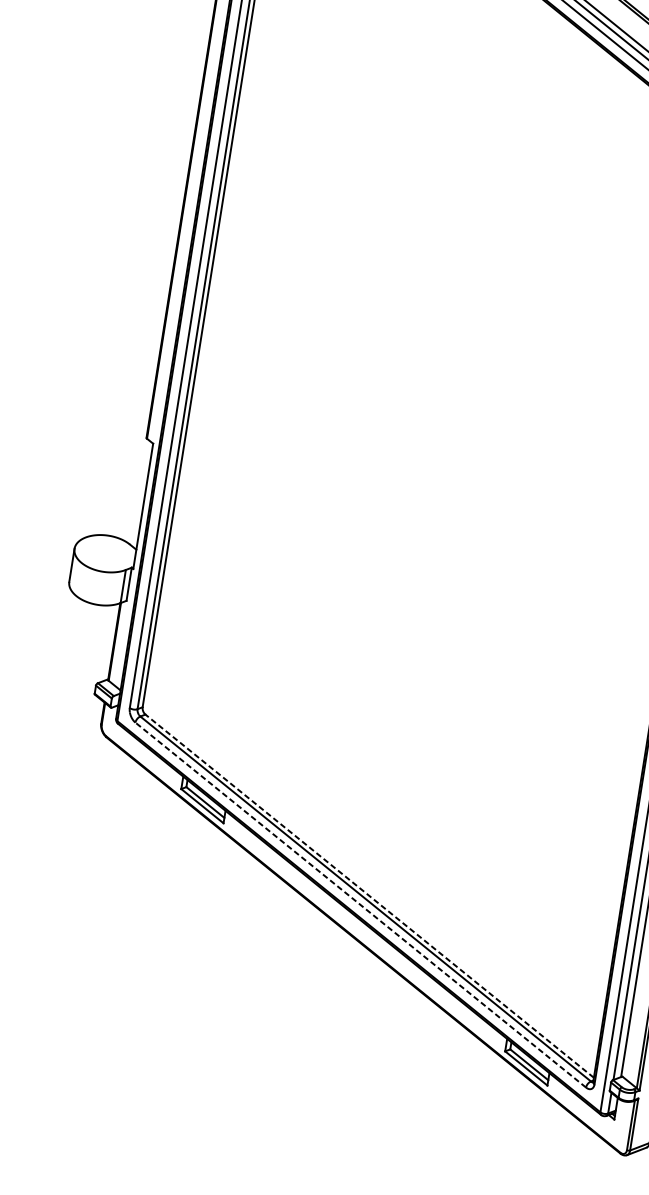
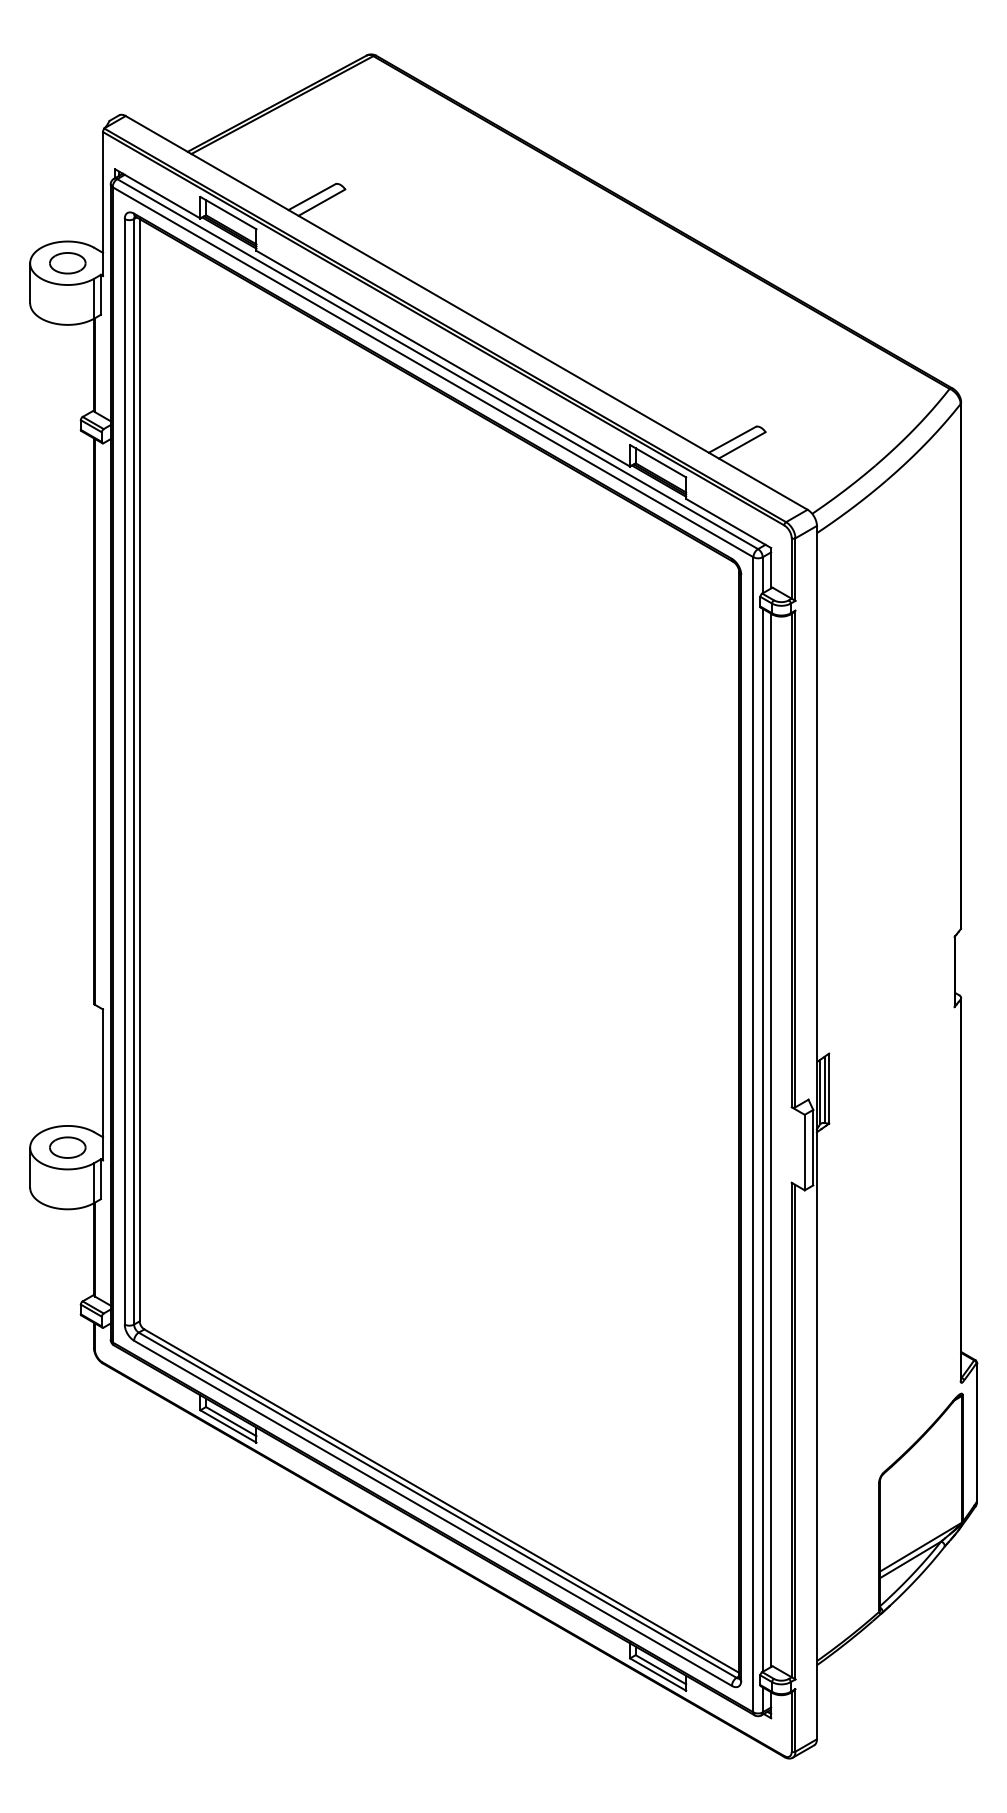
part: (105, 553) -> (67, 1147), added
line: (369, 895) -> (441, 1500), dashed -> solid
line: (360, 905) -> (432, 1513), dashed -> solid

